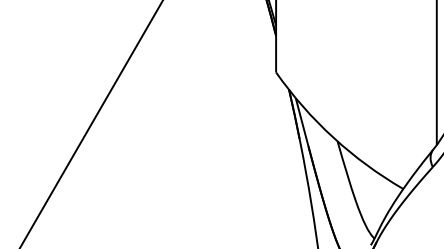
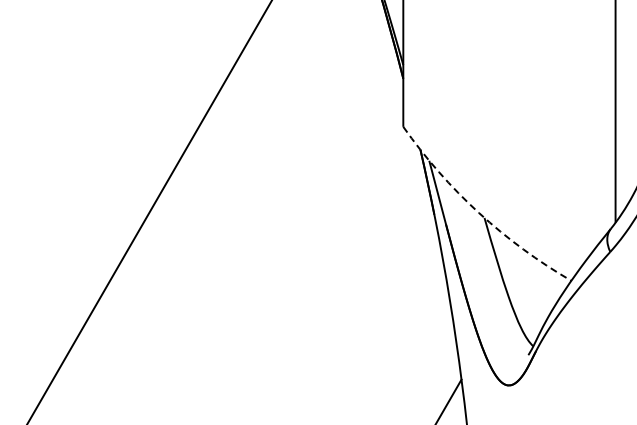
arc: (333, 137) -> (478, 212), solid -> dashed

